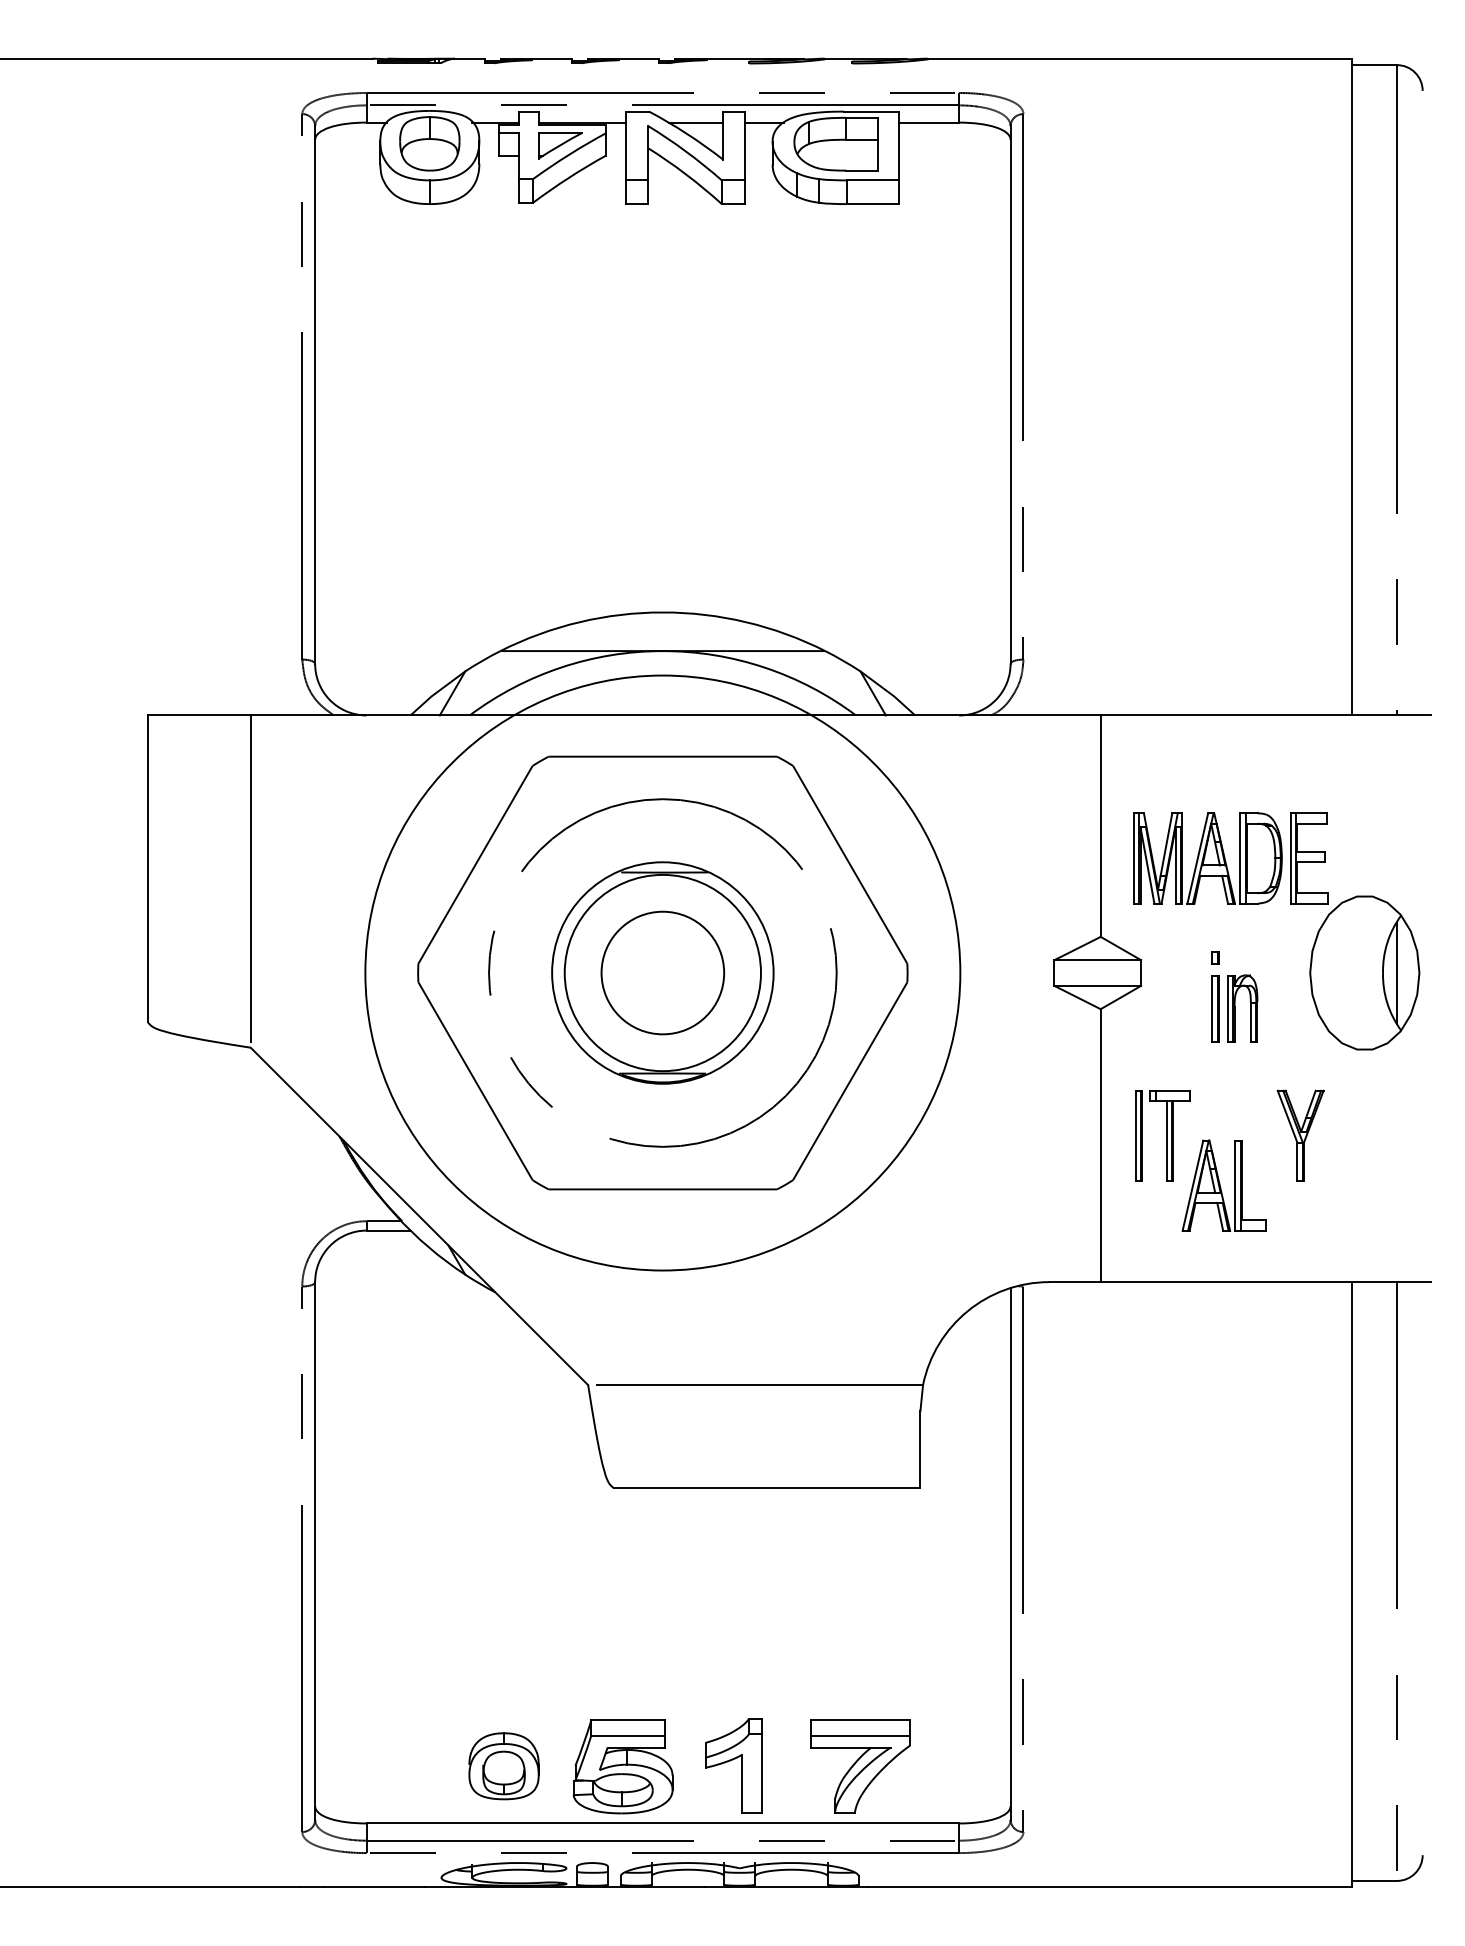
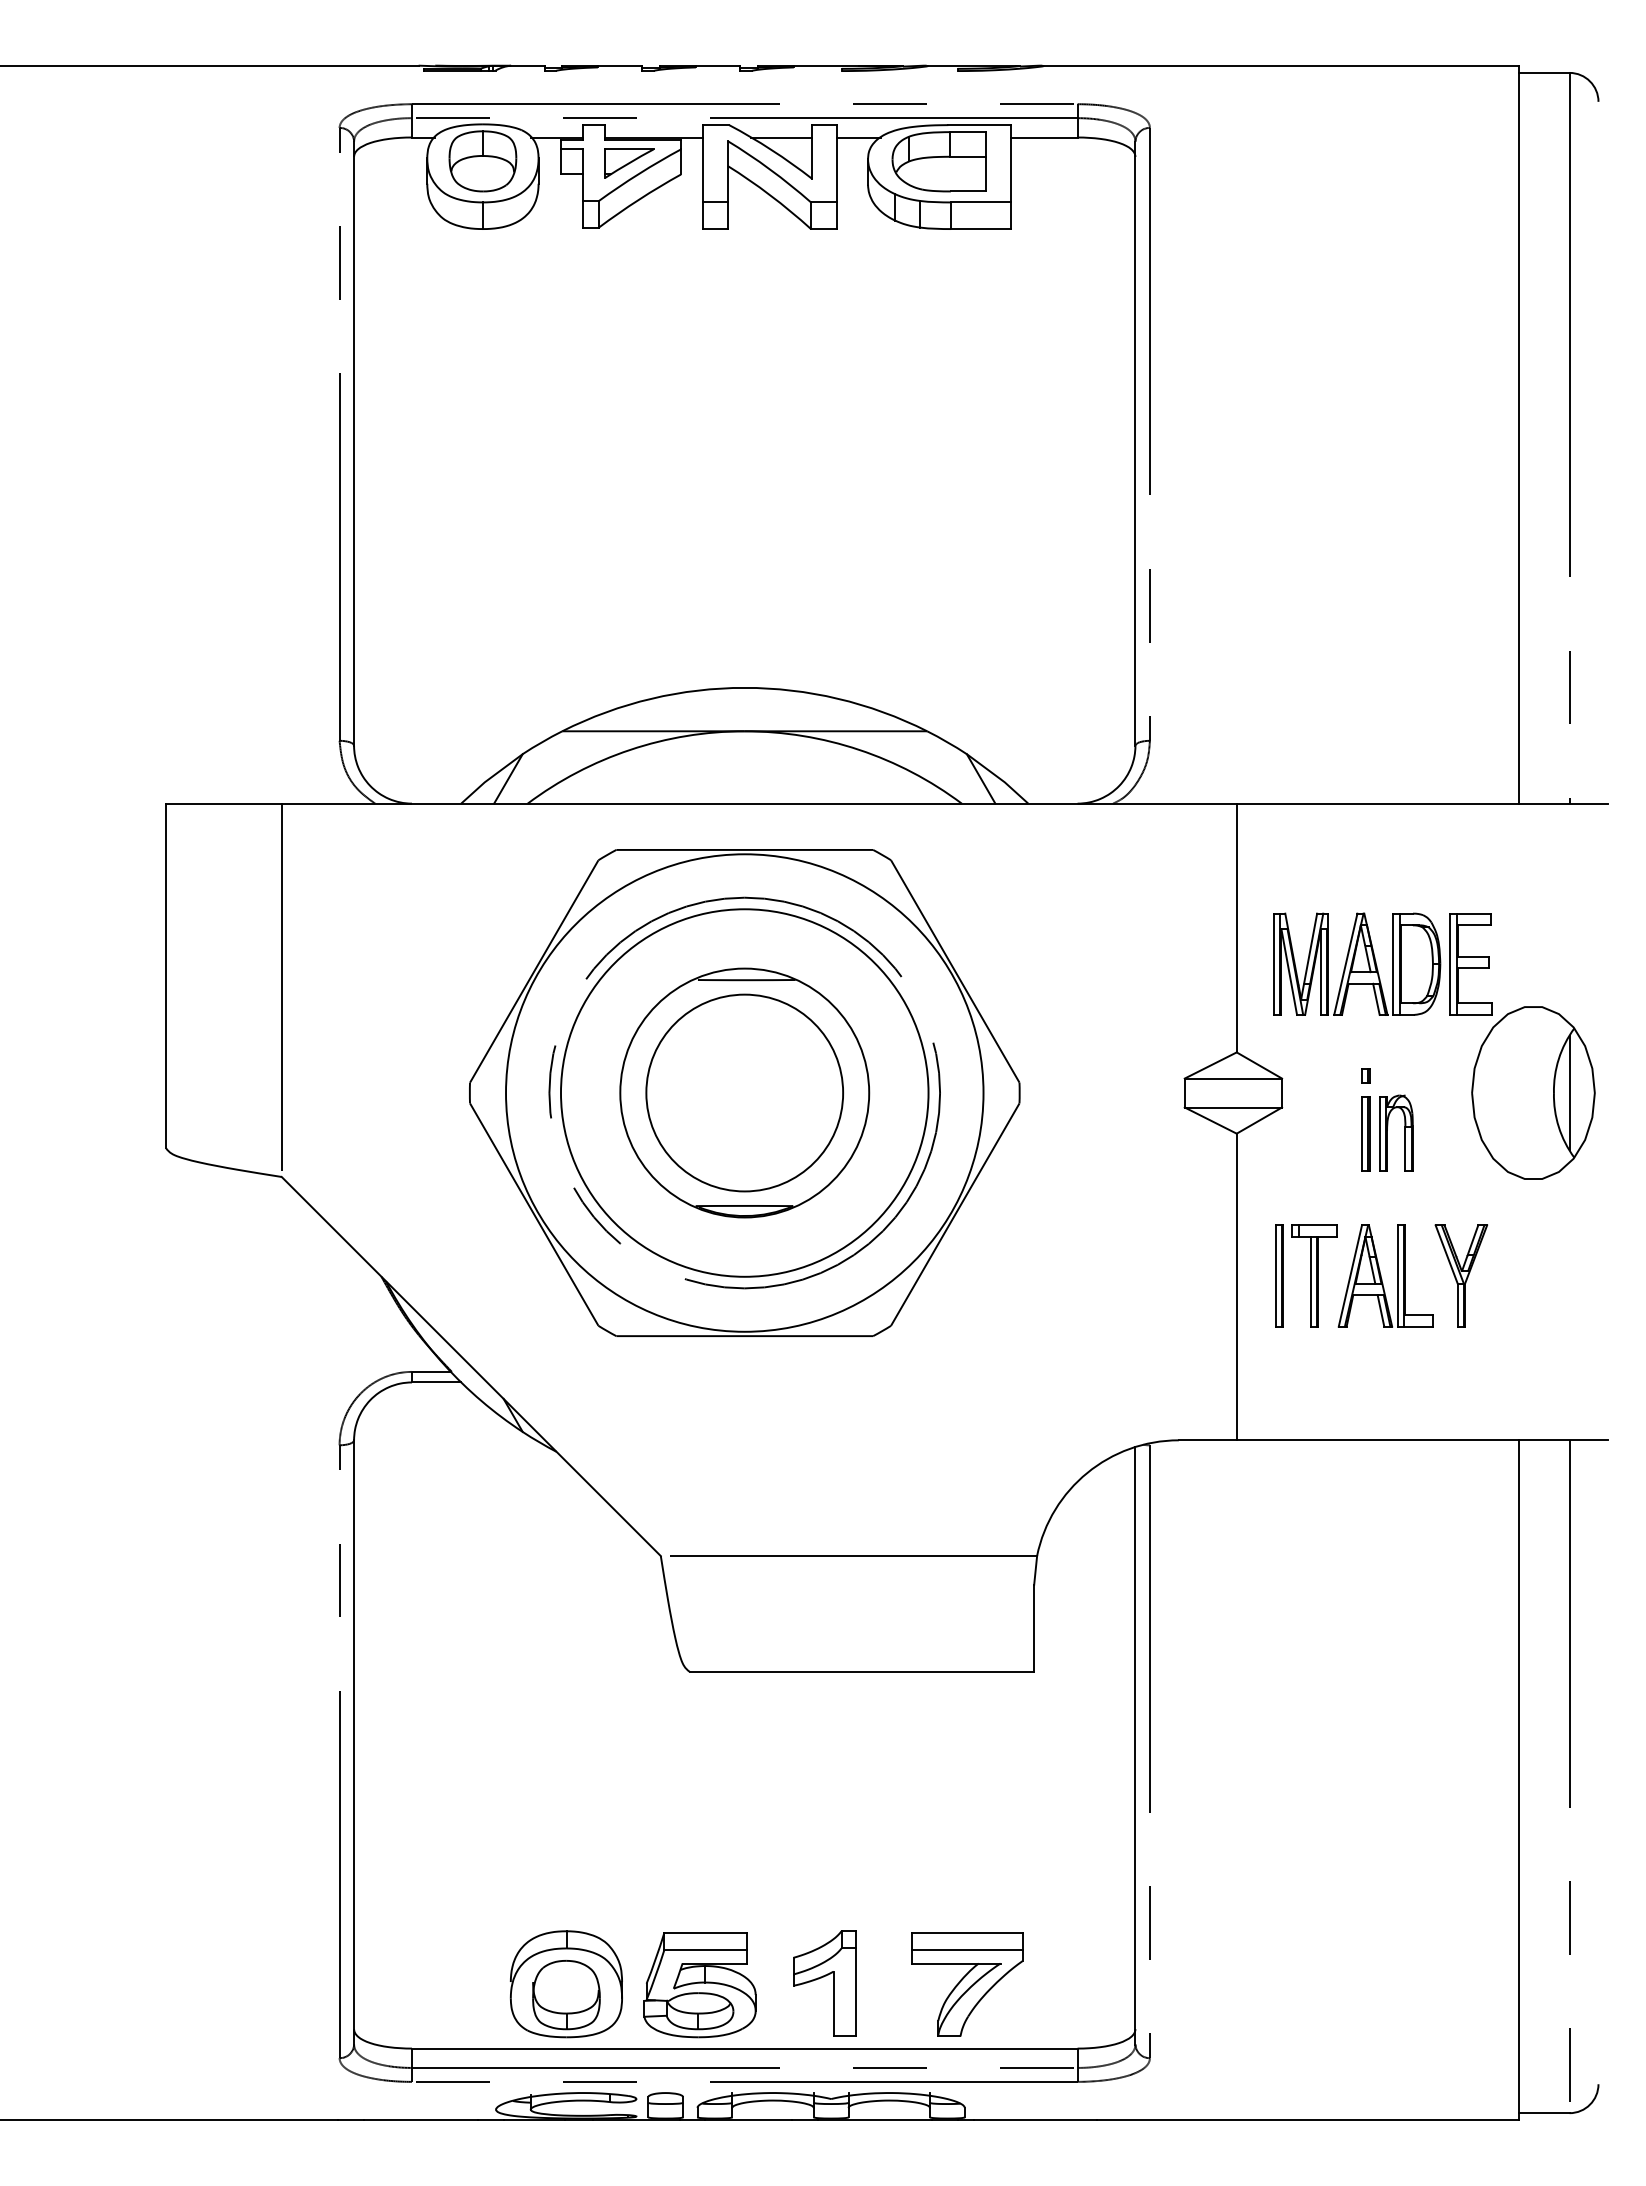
circle: (662, 972) -> (744, 1092), size x0.71
circle: (662, 972) -> (744, 1092), size x1.43
circle: (662, 972) -> (744, 1092), size x1.67
part: (1224, 1185) -> (1385, 1275), moved
part: (503, 1766) -> (565, 1984), size x1.43

